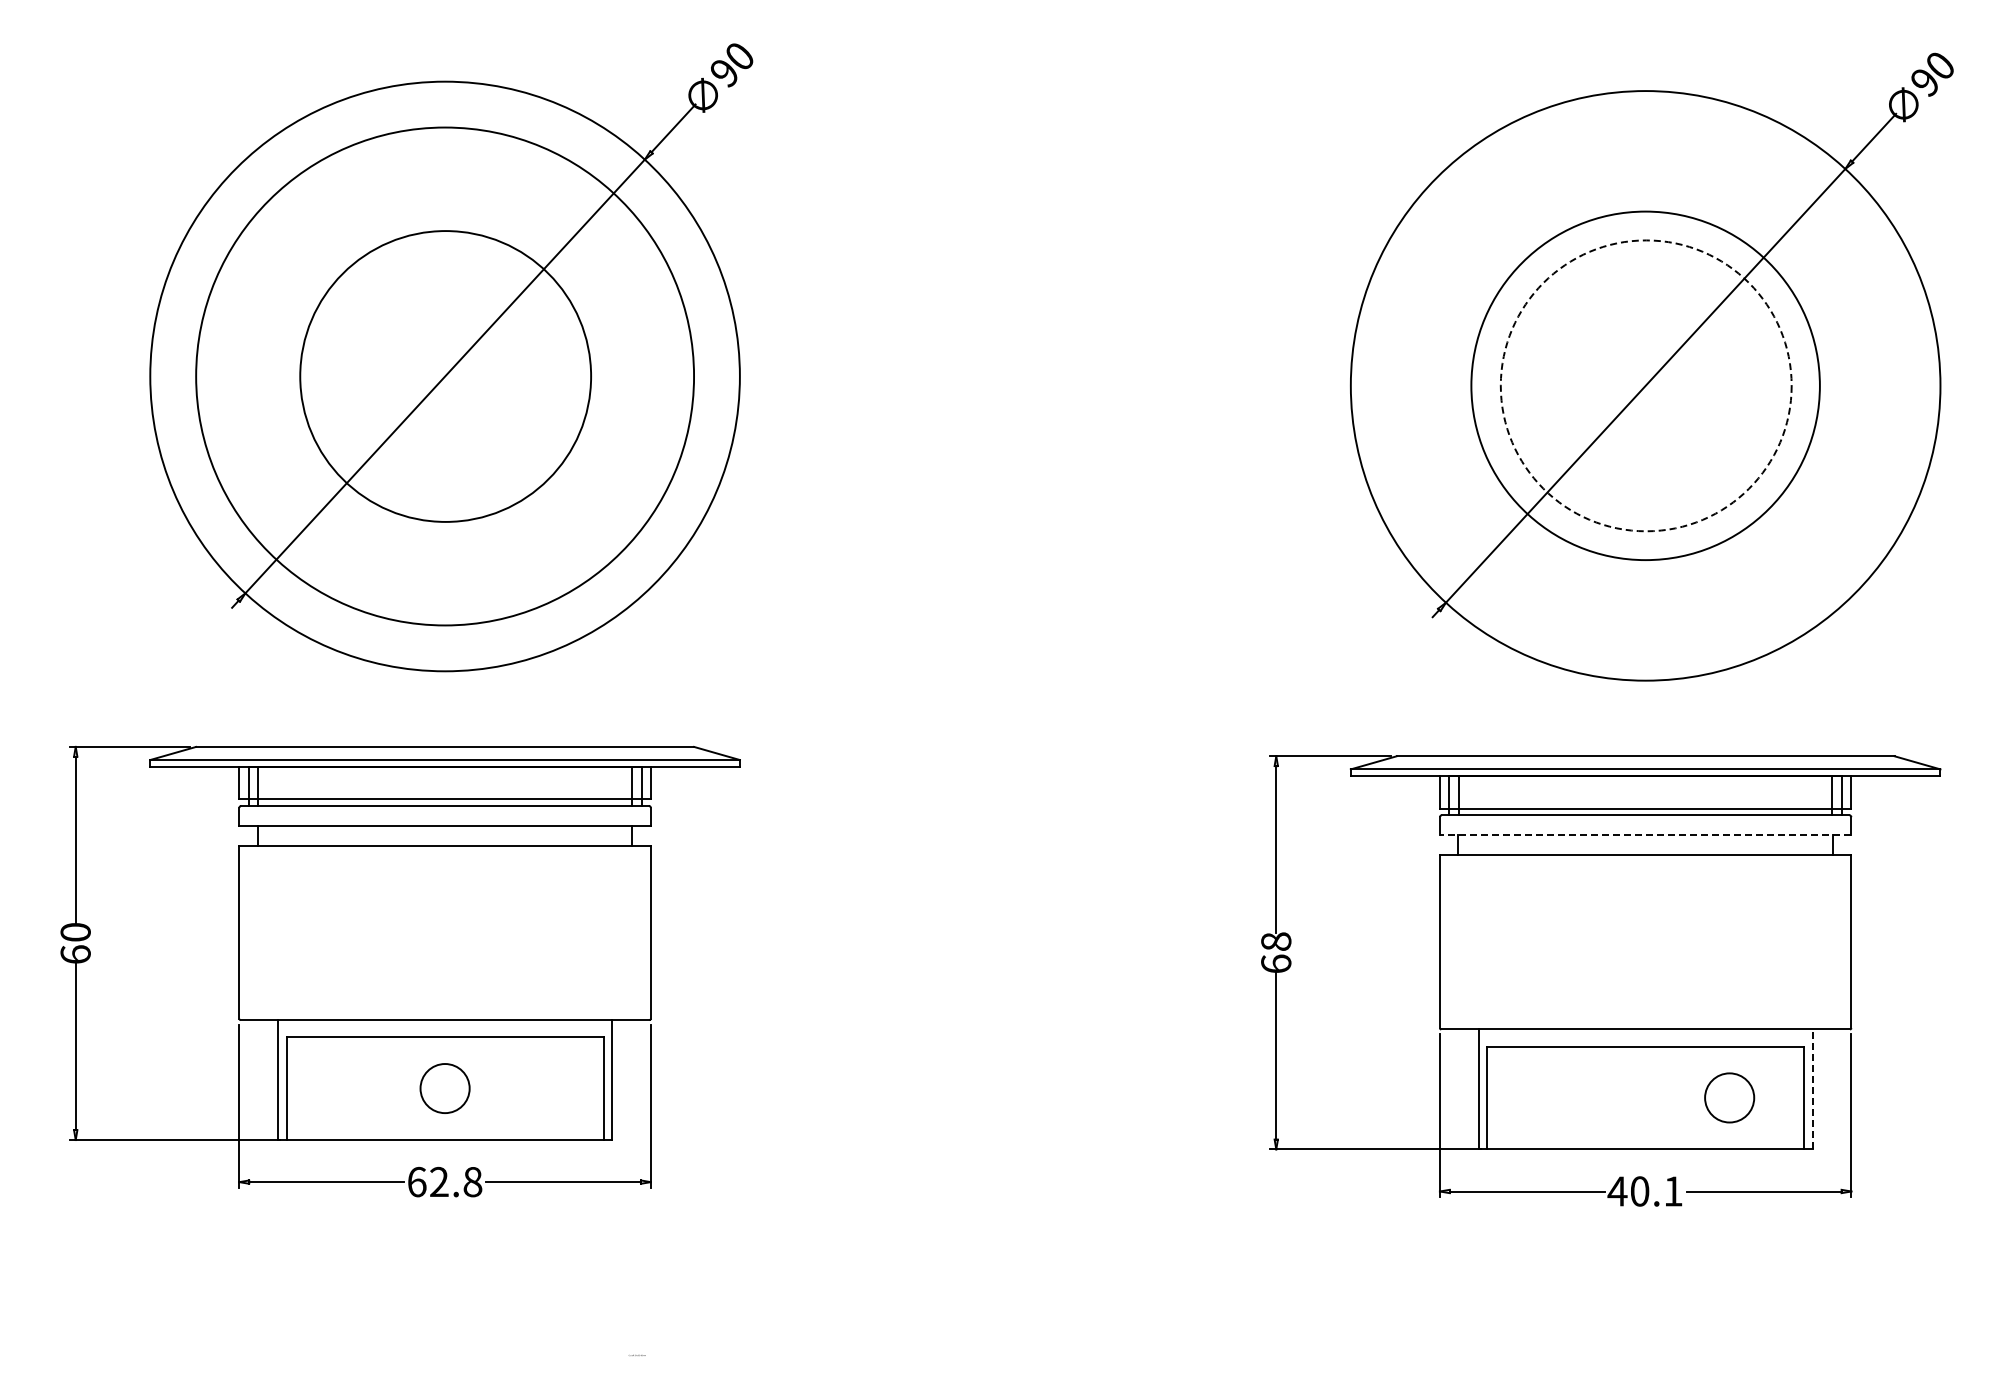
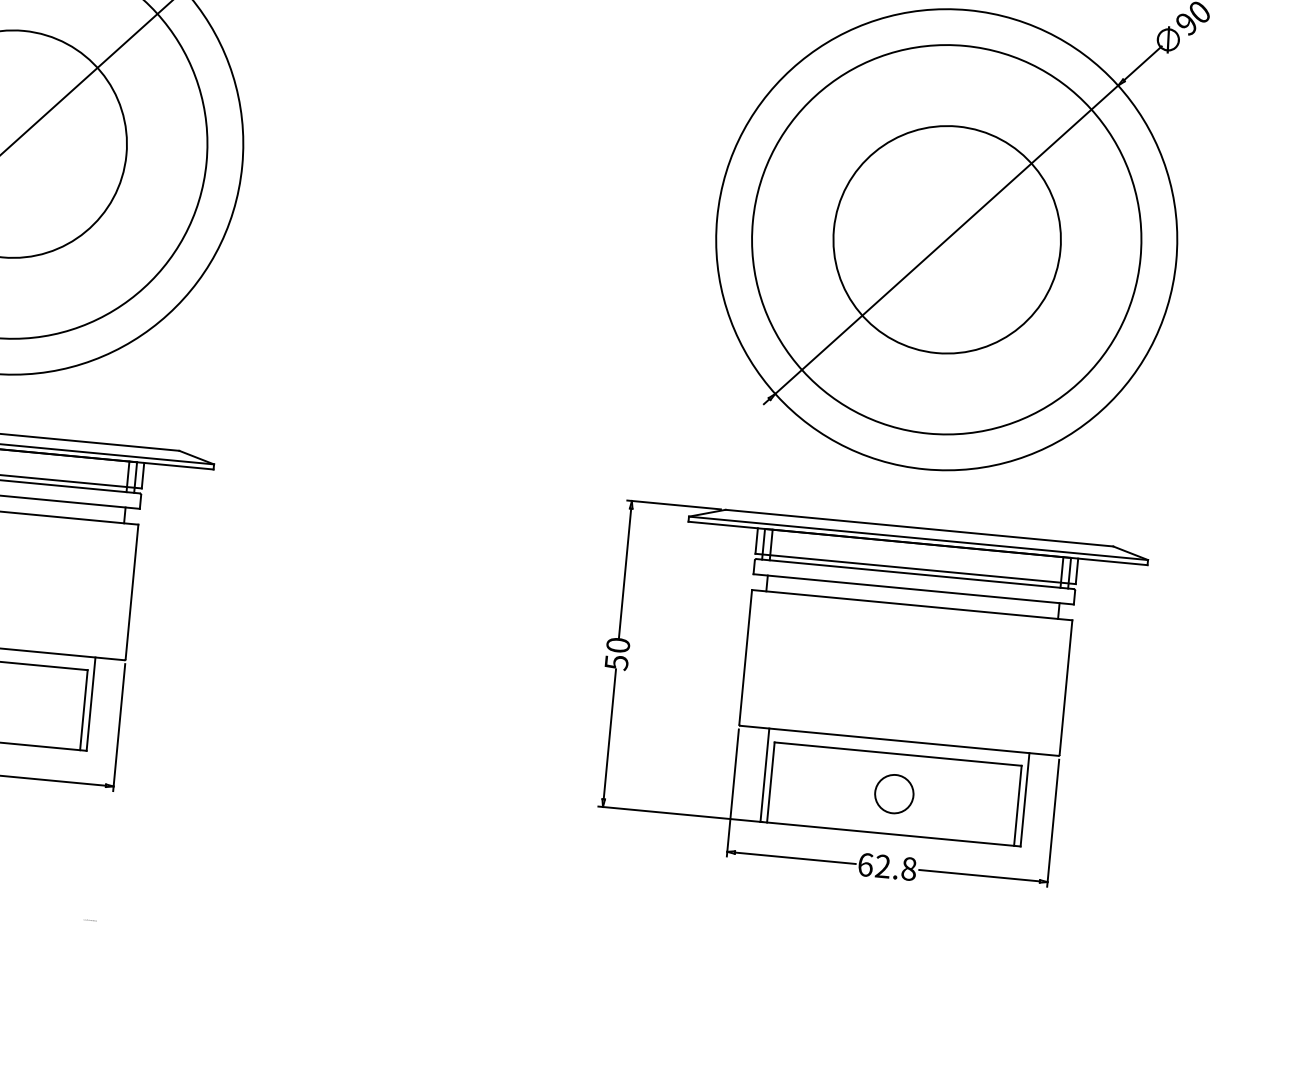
circle: (1645, 385) -> (946, 239), dashed -> solid
circle: (1645, 385) -> (946, 239), size x1.43
line: (1645, 834) -> (913, 589), dashed -> solid
text: (1276, 952) -> (617, 653), 68 -> 50
line: (1812, 1089) -> (1024, 799), dashed -> solid
circle: (1729, 1097) -> (894, 793), moved
text: (1644, 1191) -> (886, 866), 40.1 -> 62.8

